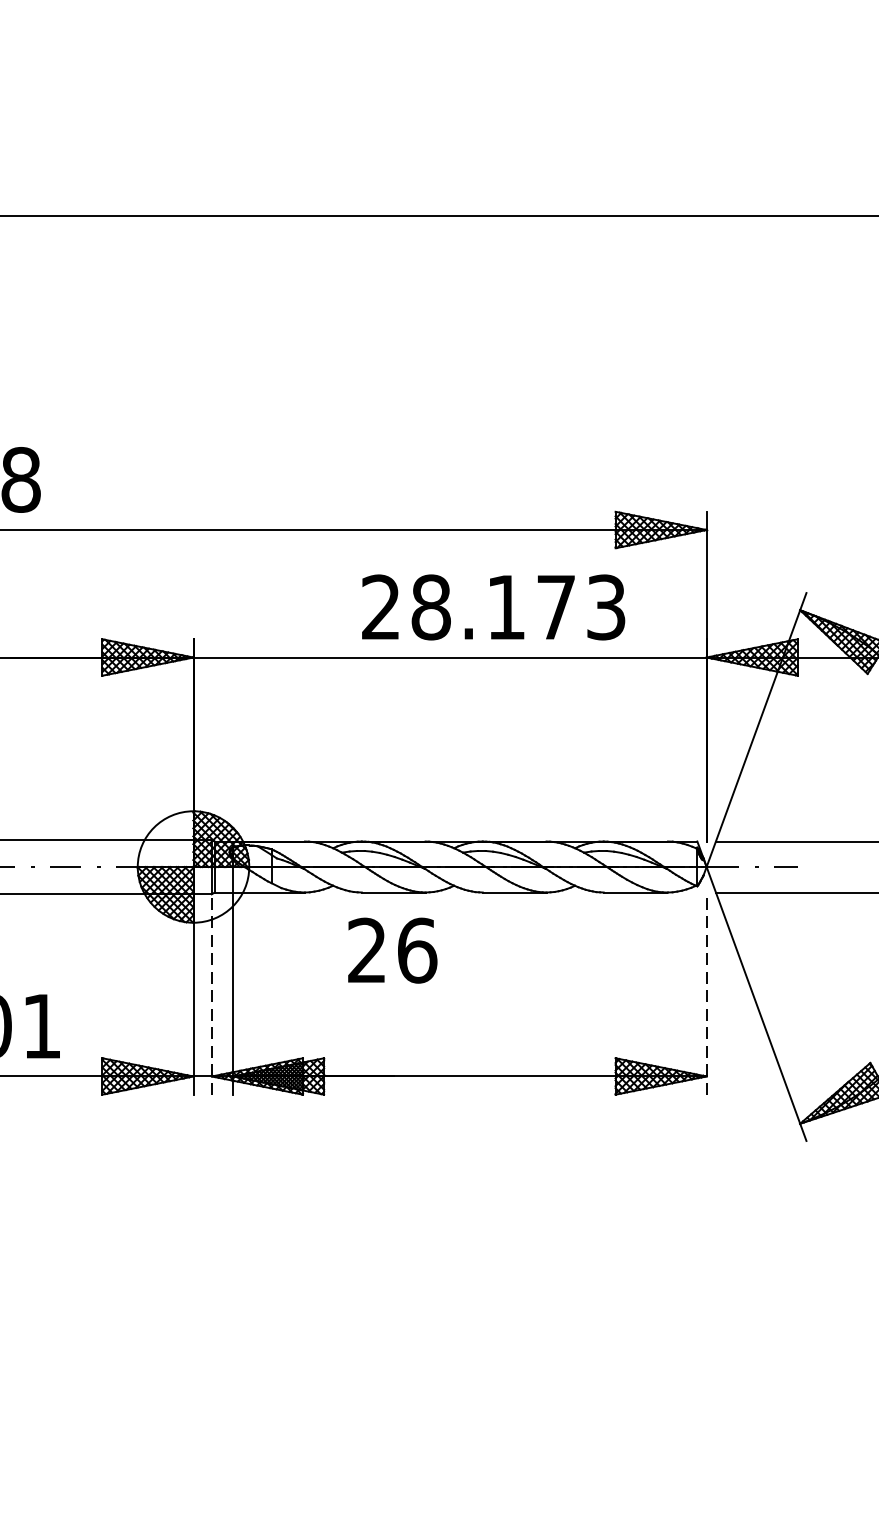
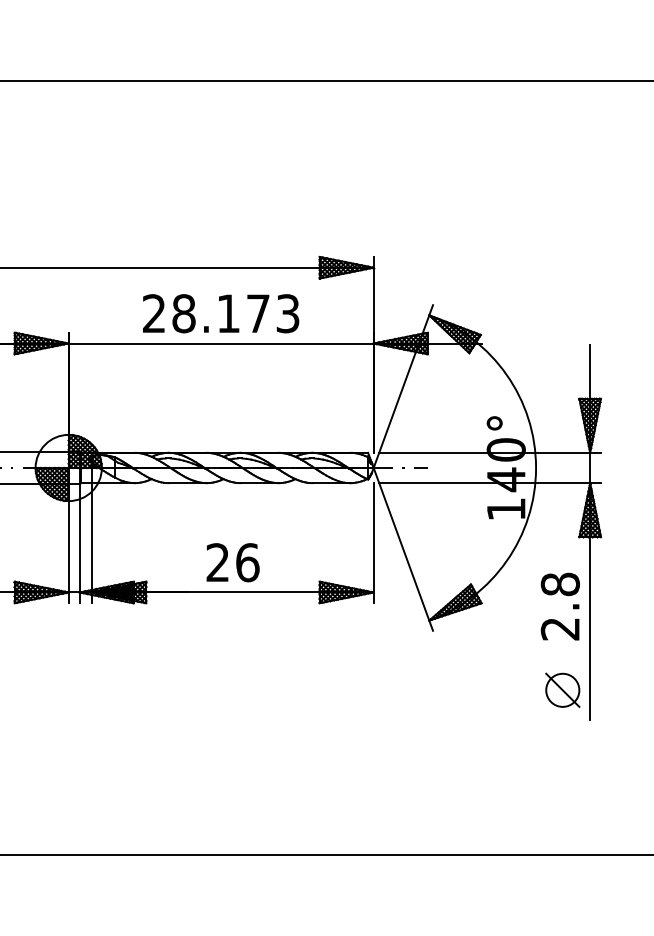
text: (494, 607) -> (221, 313), moved
text: (391, 950) -> (232, 562), moved
line: (706, 992) -> (373, 542), dashed -> solid
line: (211, 994) -> (79, 543), dashed -> solid

